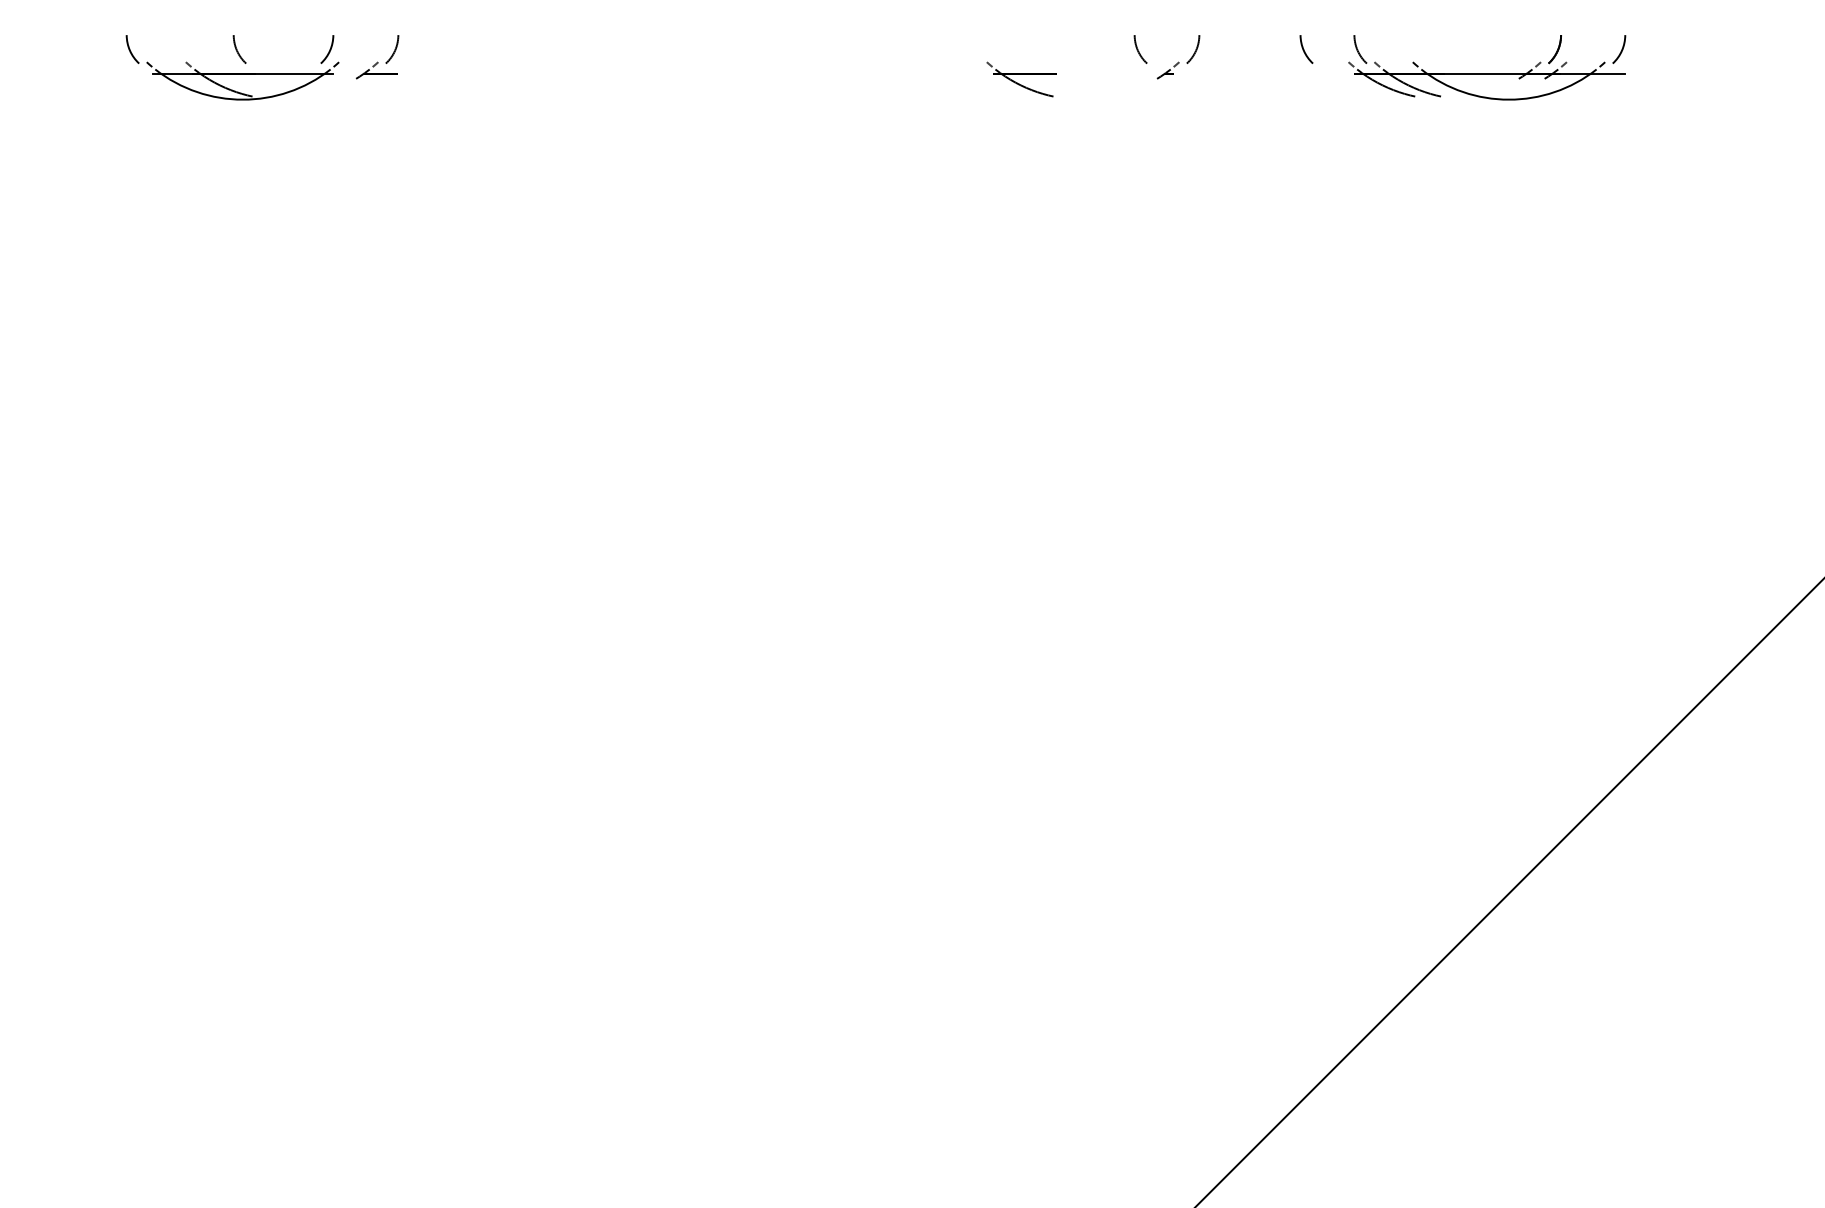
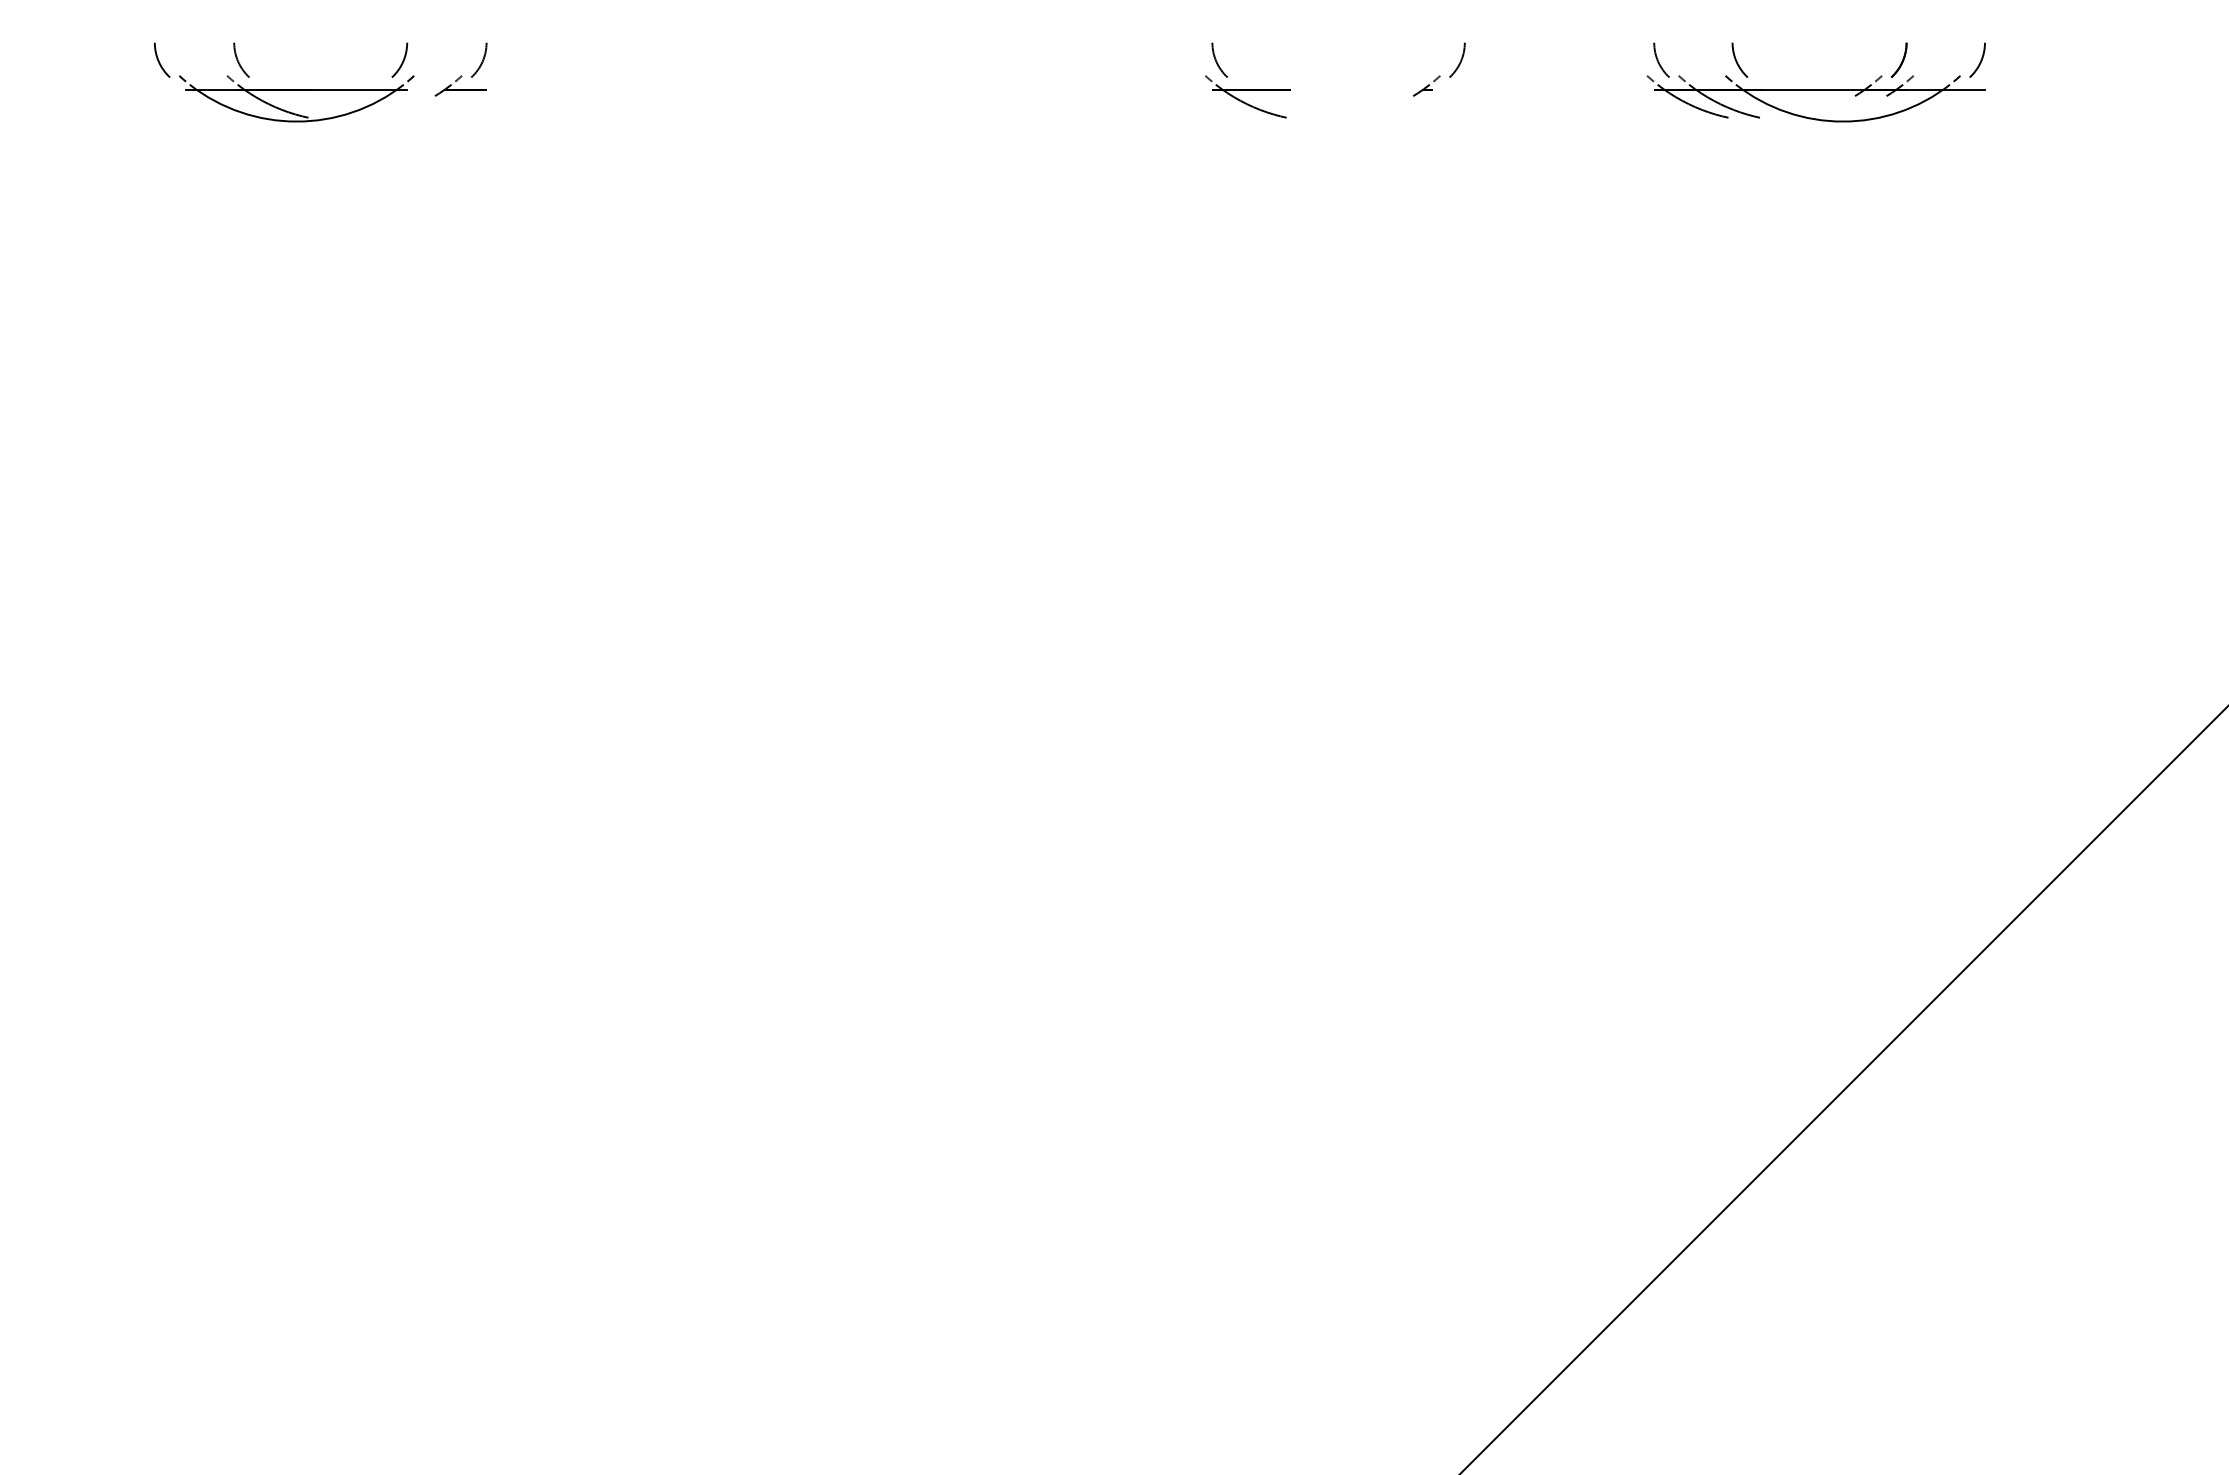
curve: (237, 49) -> (238, 60), moved
curve: (1138, 49) -> (1217, 60), moved
curve: (1304, 49) -> (1737, 60), moved

